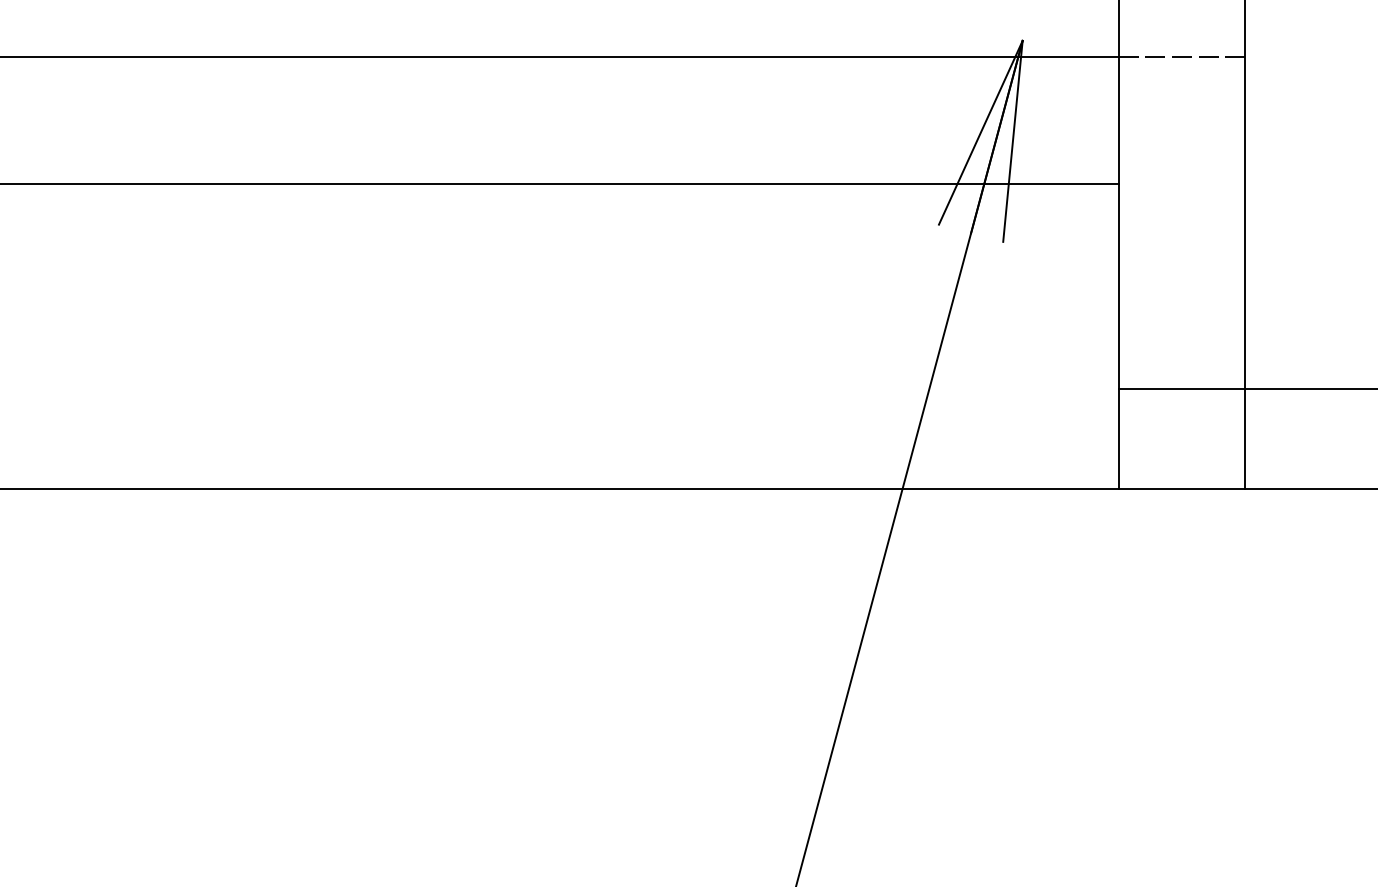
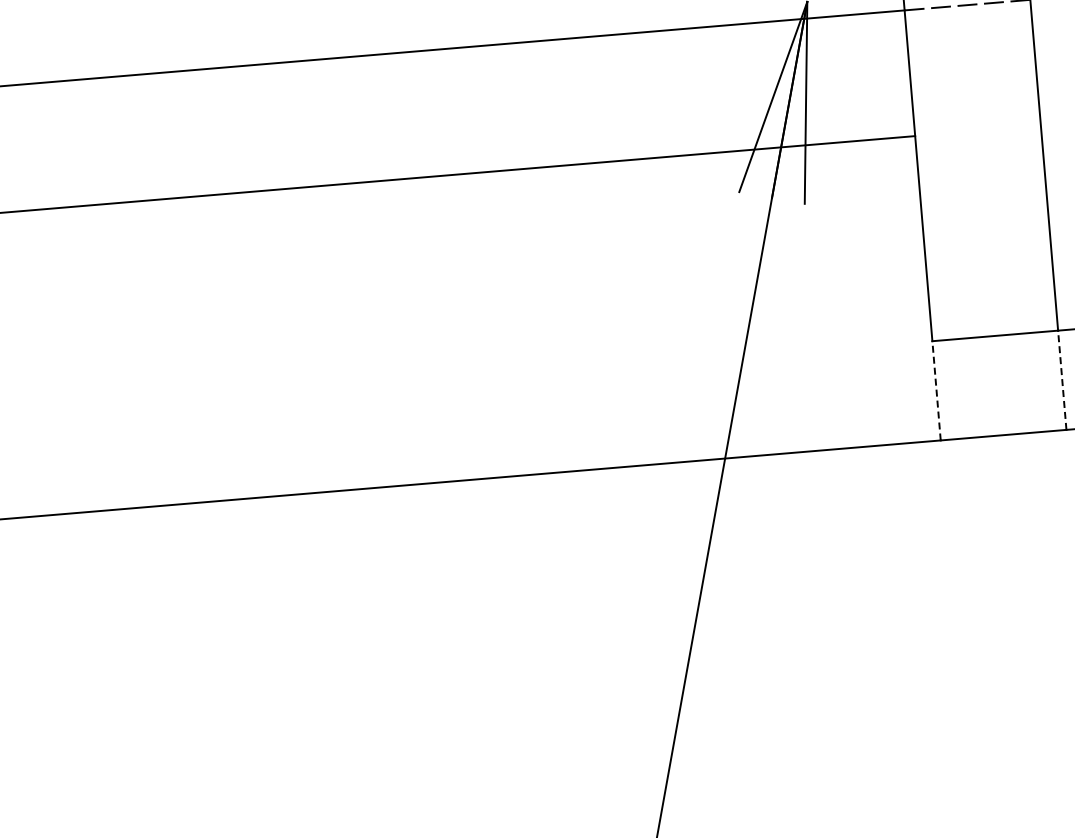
line: (1118, 439) -> (936, 391), solid -> dashed
line: (1245, 439) -> (1062, 380), solid -> dashed

